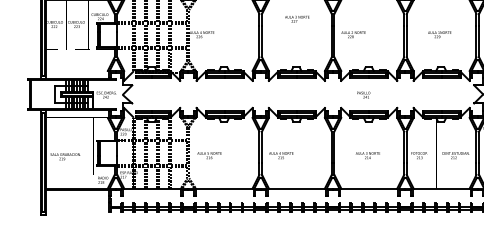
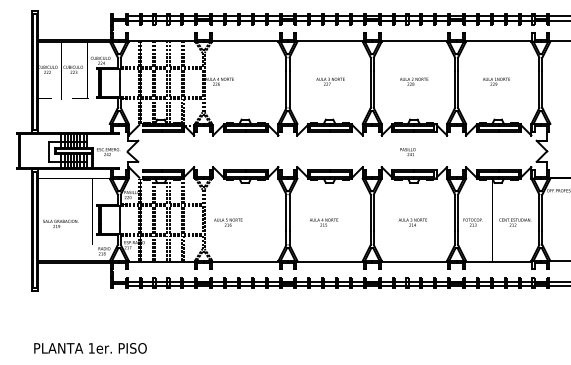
text: (297, 19) -> (330, 81), moved
text: (353, 34) -> (414, 81), moved
text: (280, 155) -> (323, 222), moved

